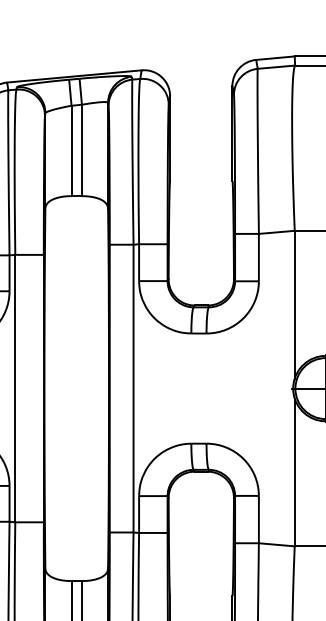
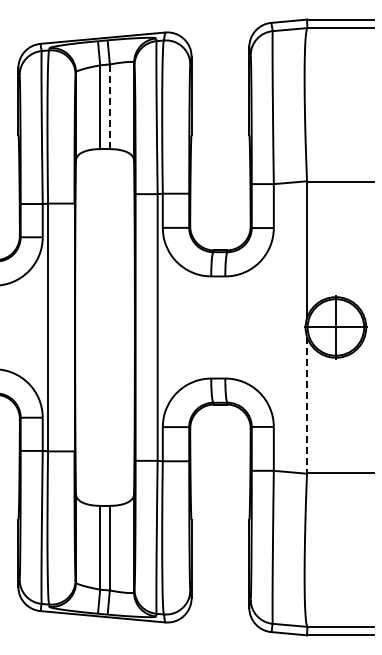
line: (81, 150) -> (109, 106), solid -> dashed
line: (295, 472) -> (307, 405), solid -> dashed

